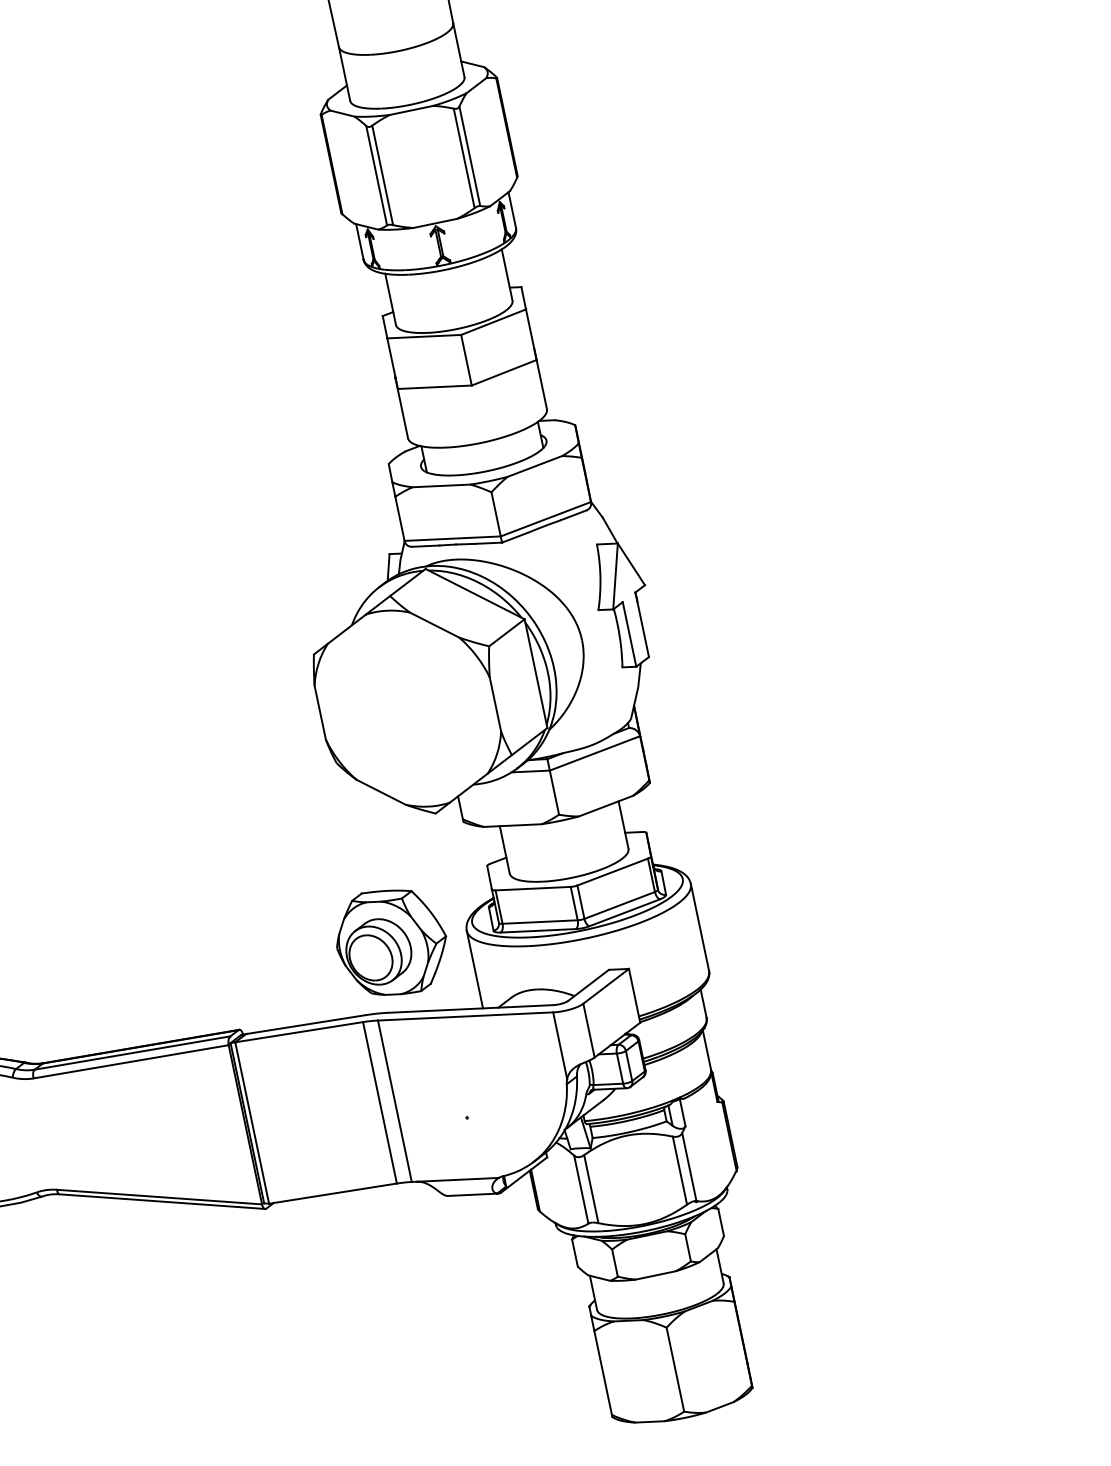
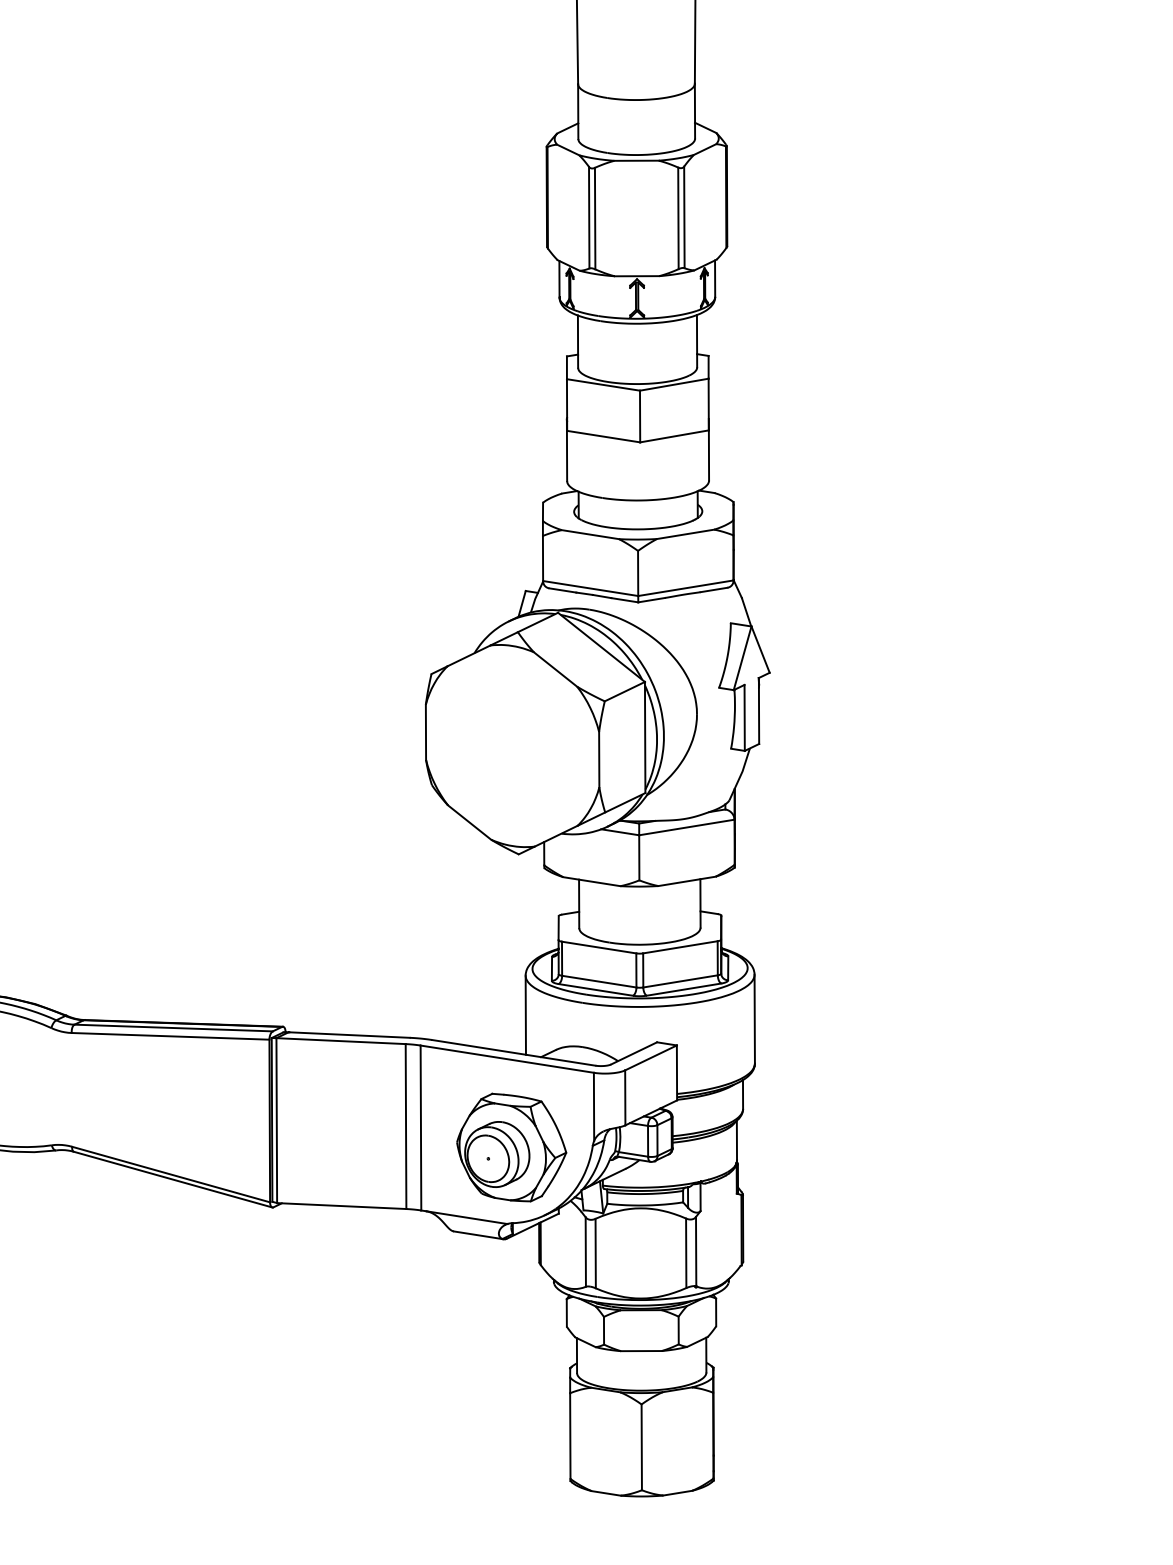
part: (391, 942) -> (511, 1147), moved

